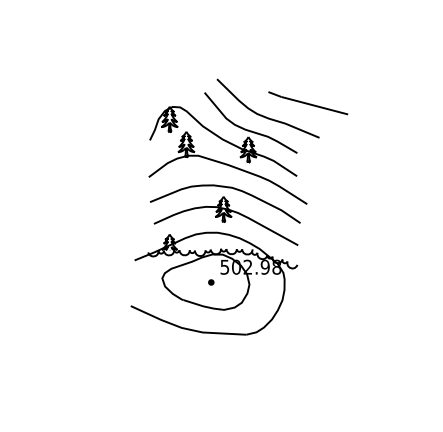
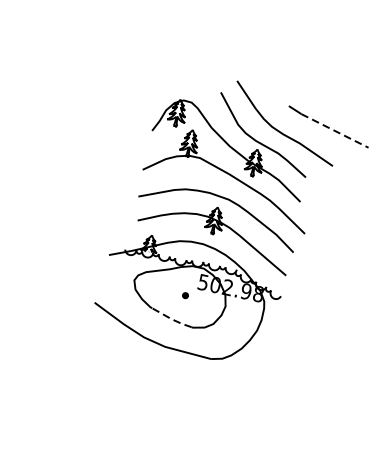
line: (314, 105) -> (334, 130), solid -> dashed
line: (203, 306) -> (171, 319), solid -> dashed

